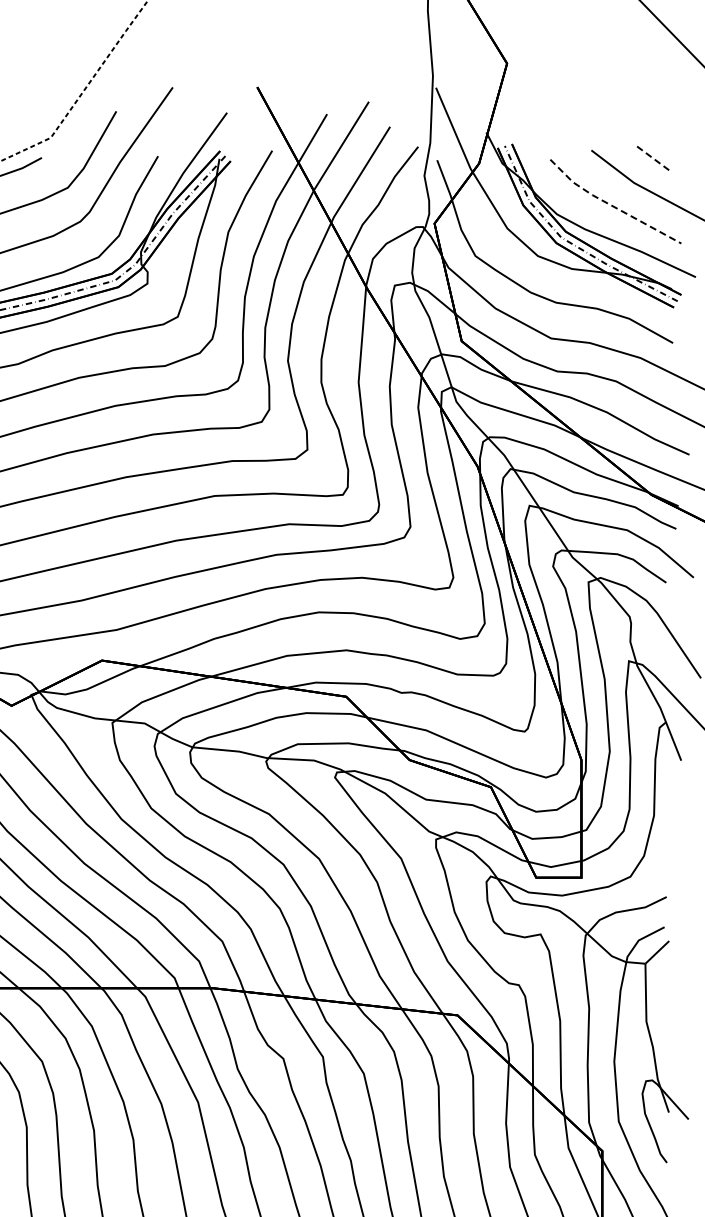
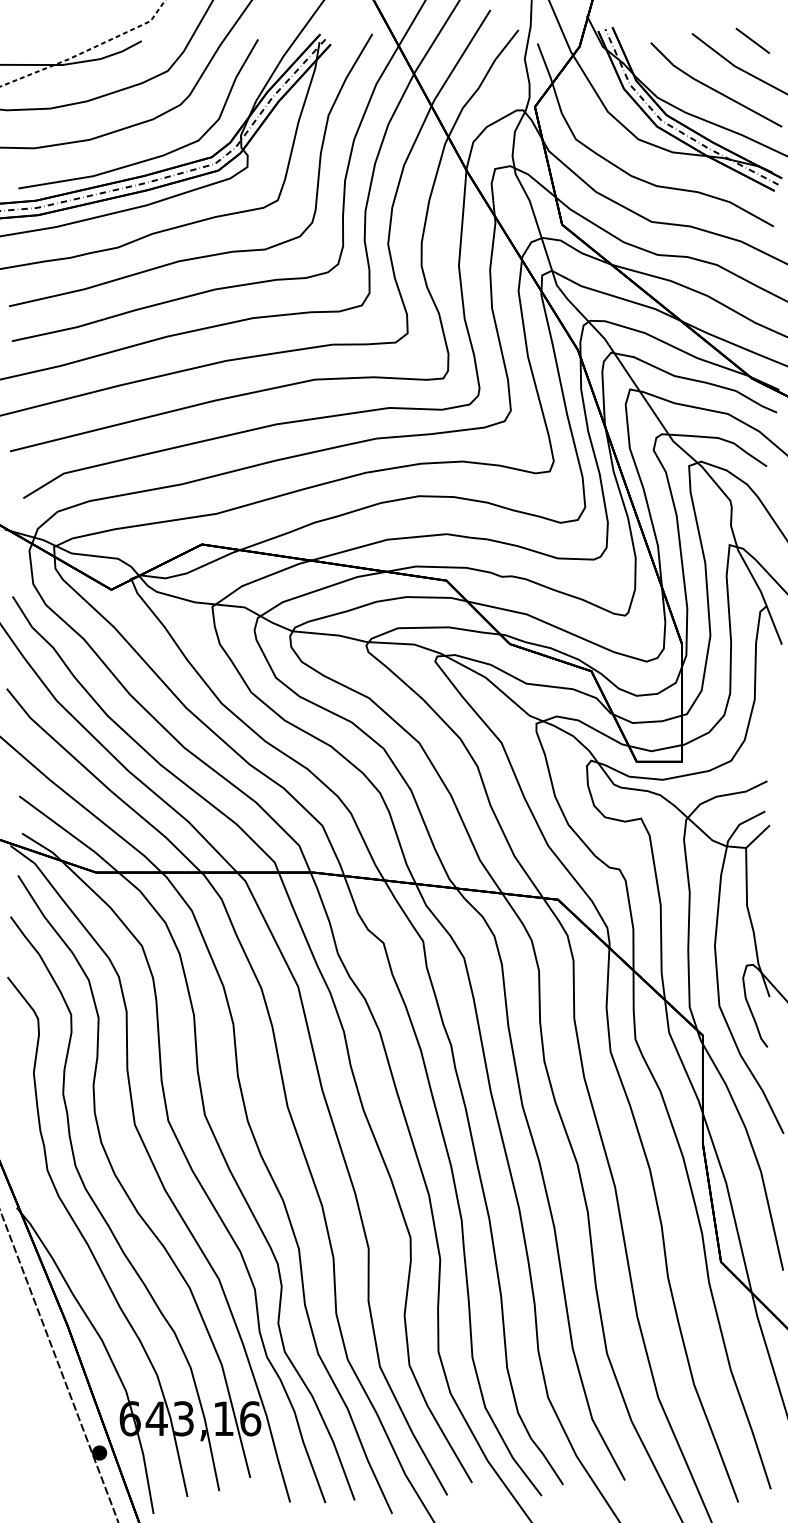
line: (651, 157) -> (752, 40), dashed -> solid
line: (611, 206) -> (712, 89), dashed -> solid

